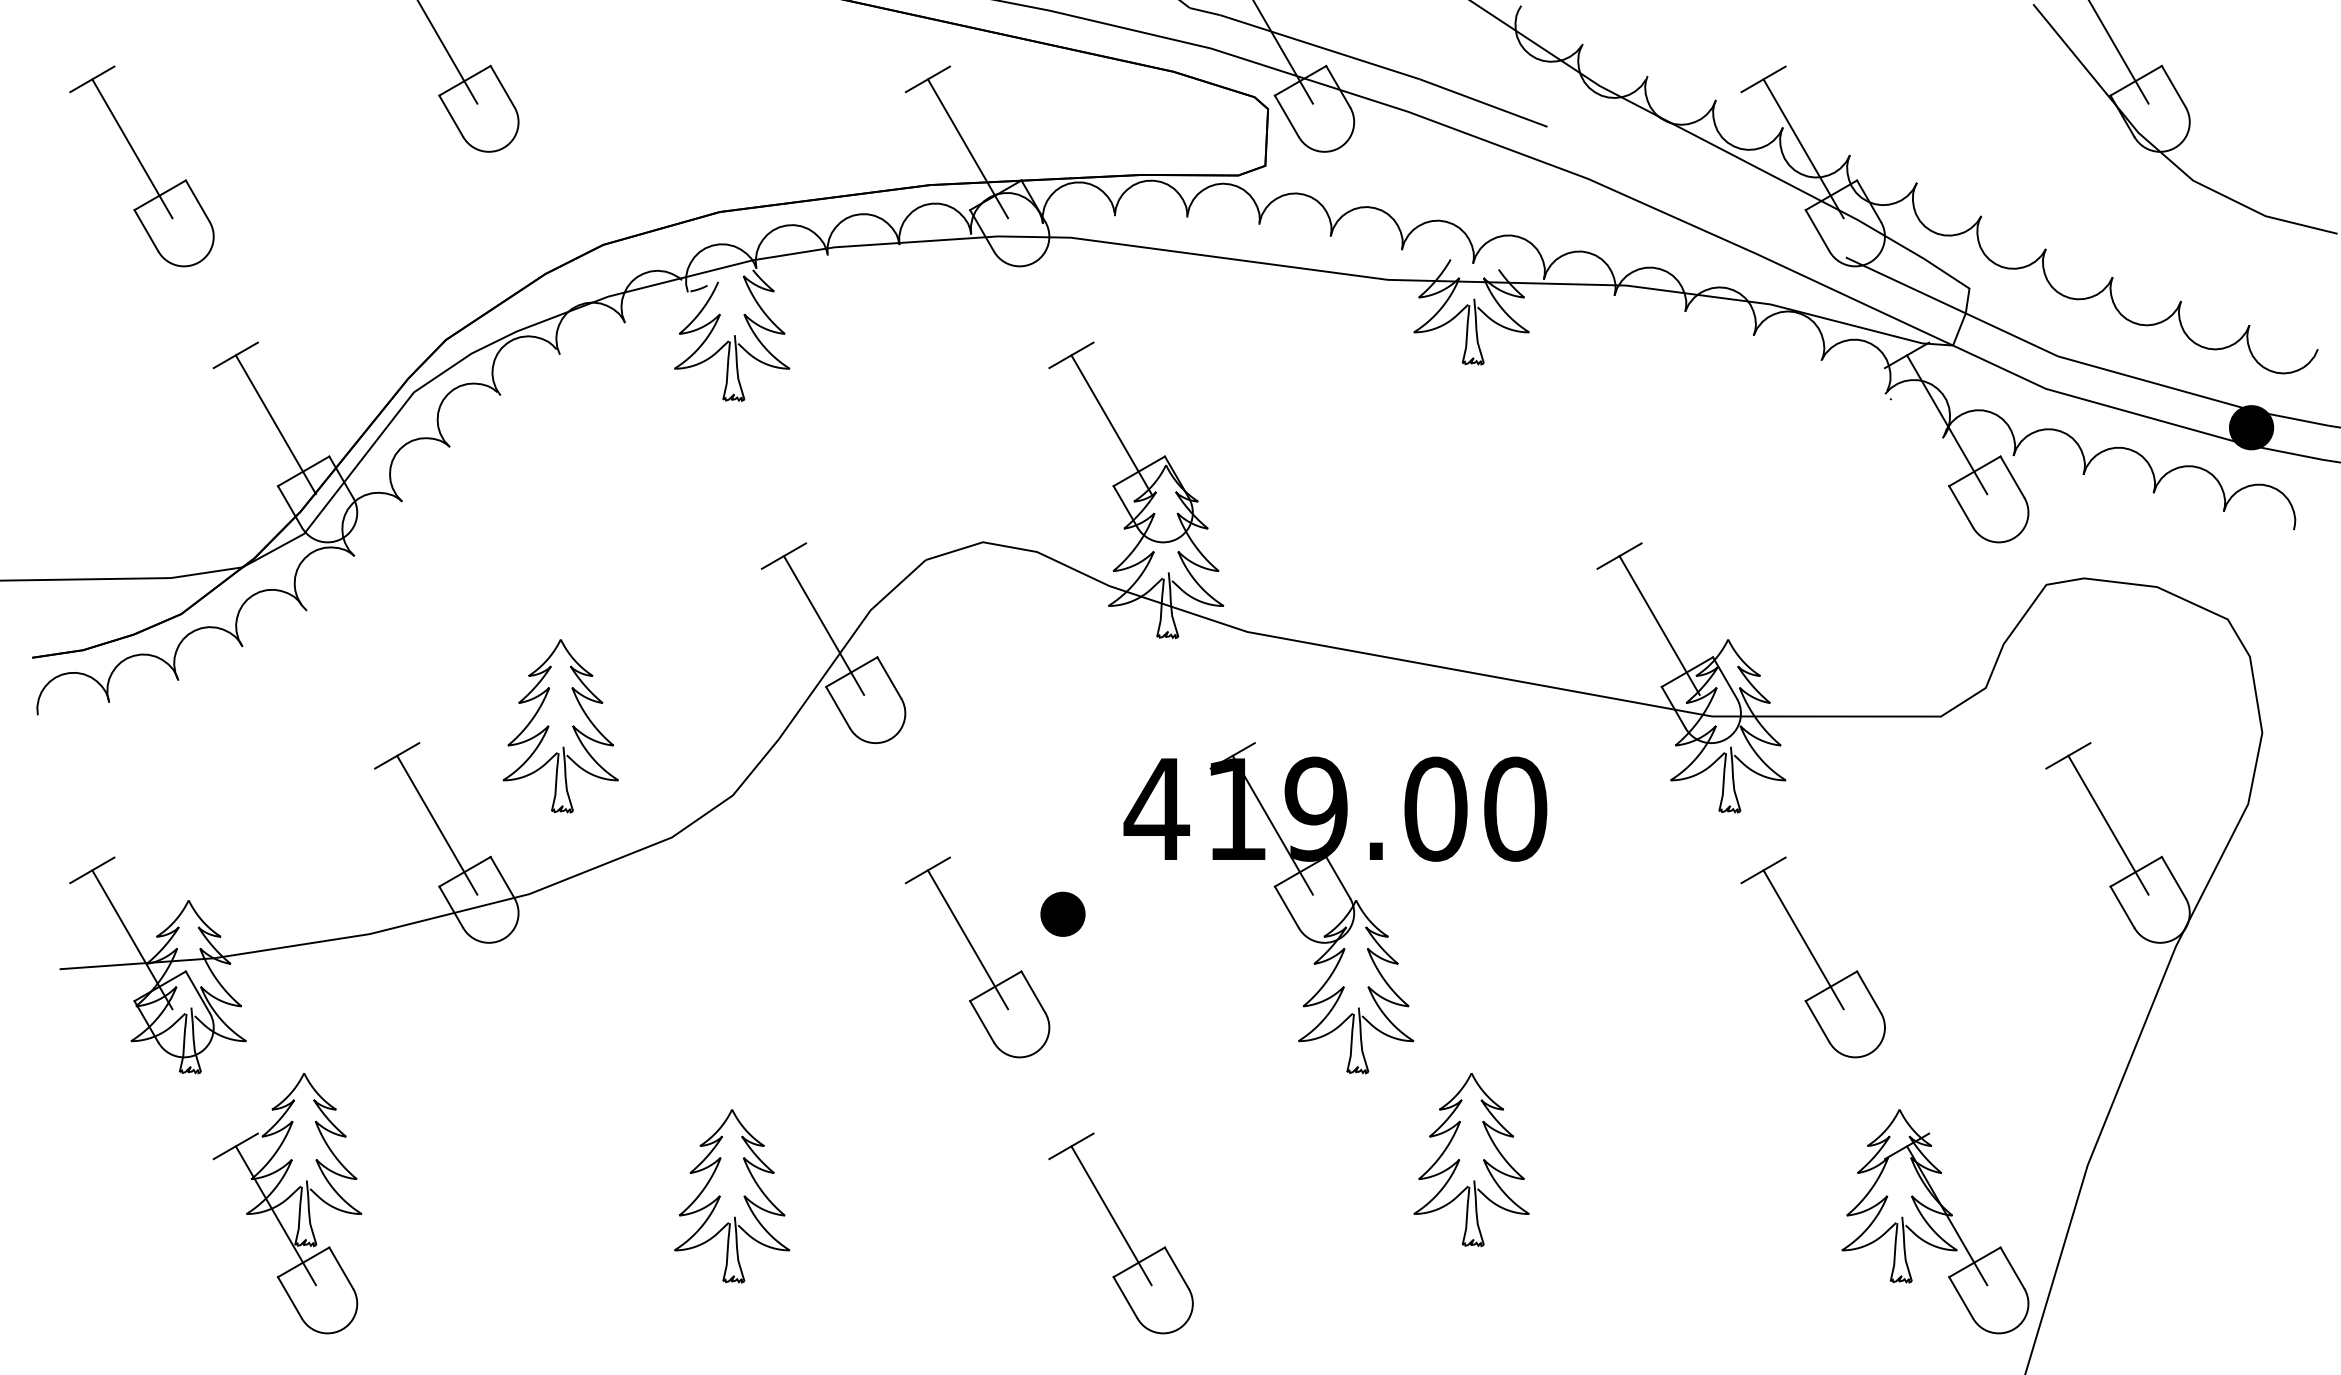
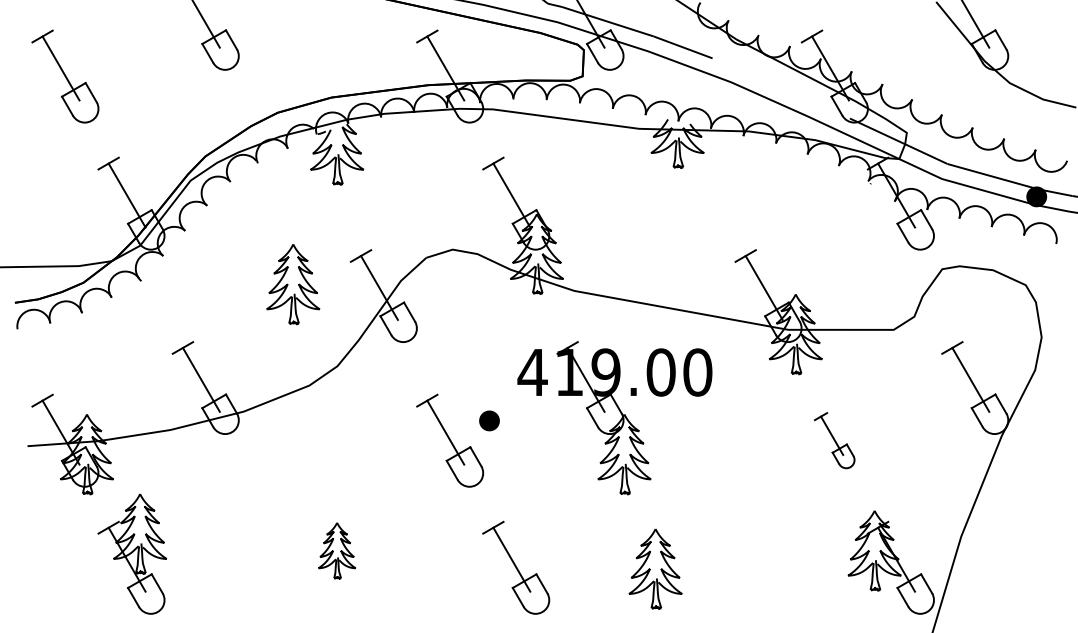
part: (561, 726) -> (293, 284), moved
part: (1812, 956) -> (834, 440), size x0.6
part: (1471, 1158) -> (655, 568), moved
part: (730, 1195) -> (336, 550), size x0.7

